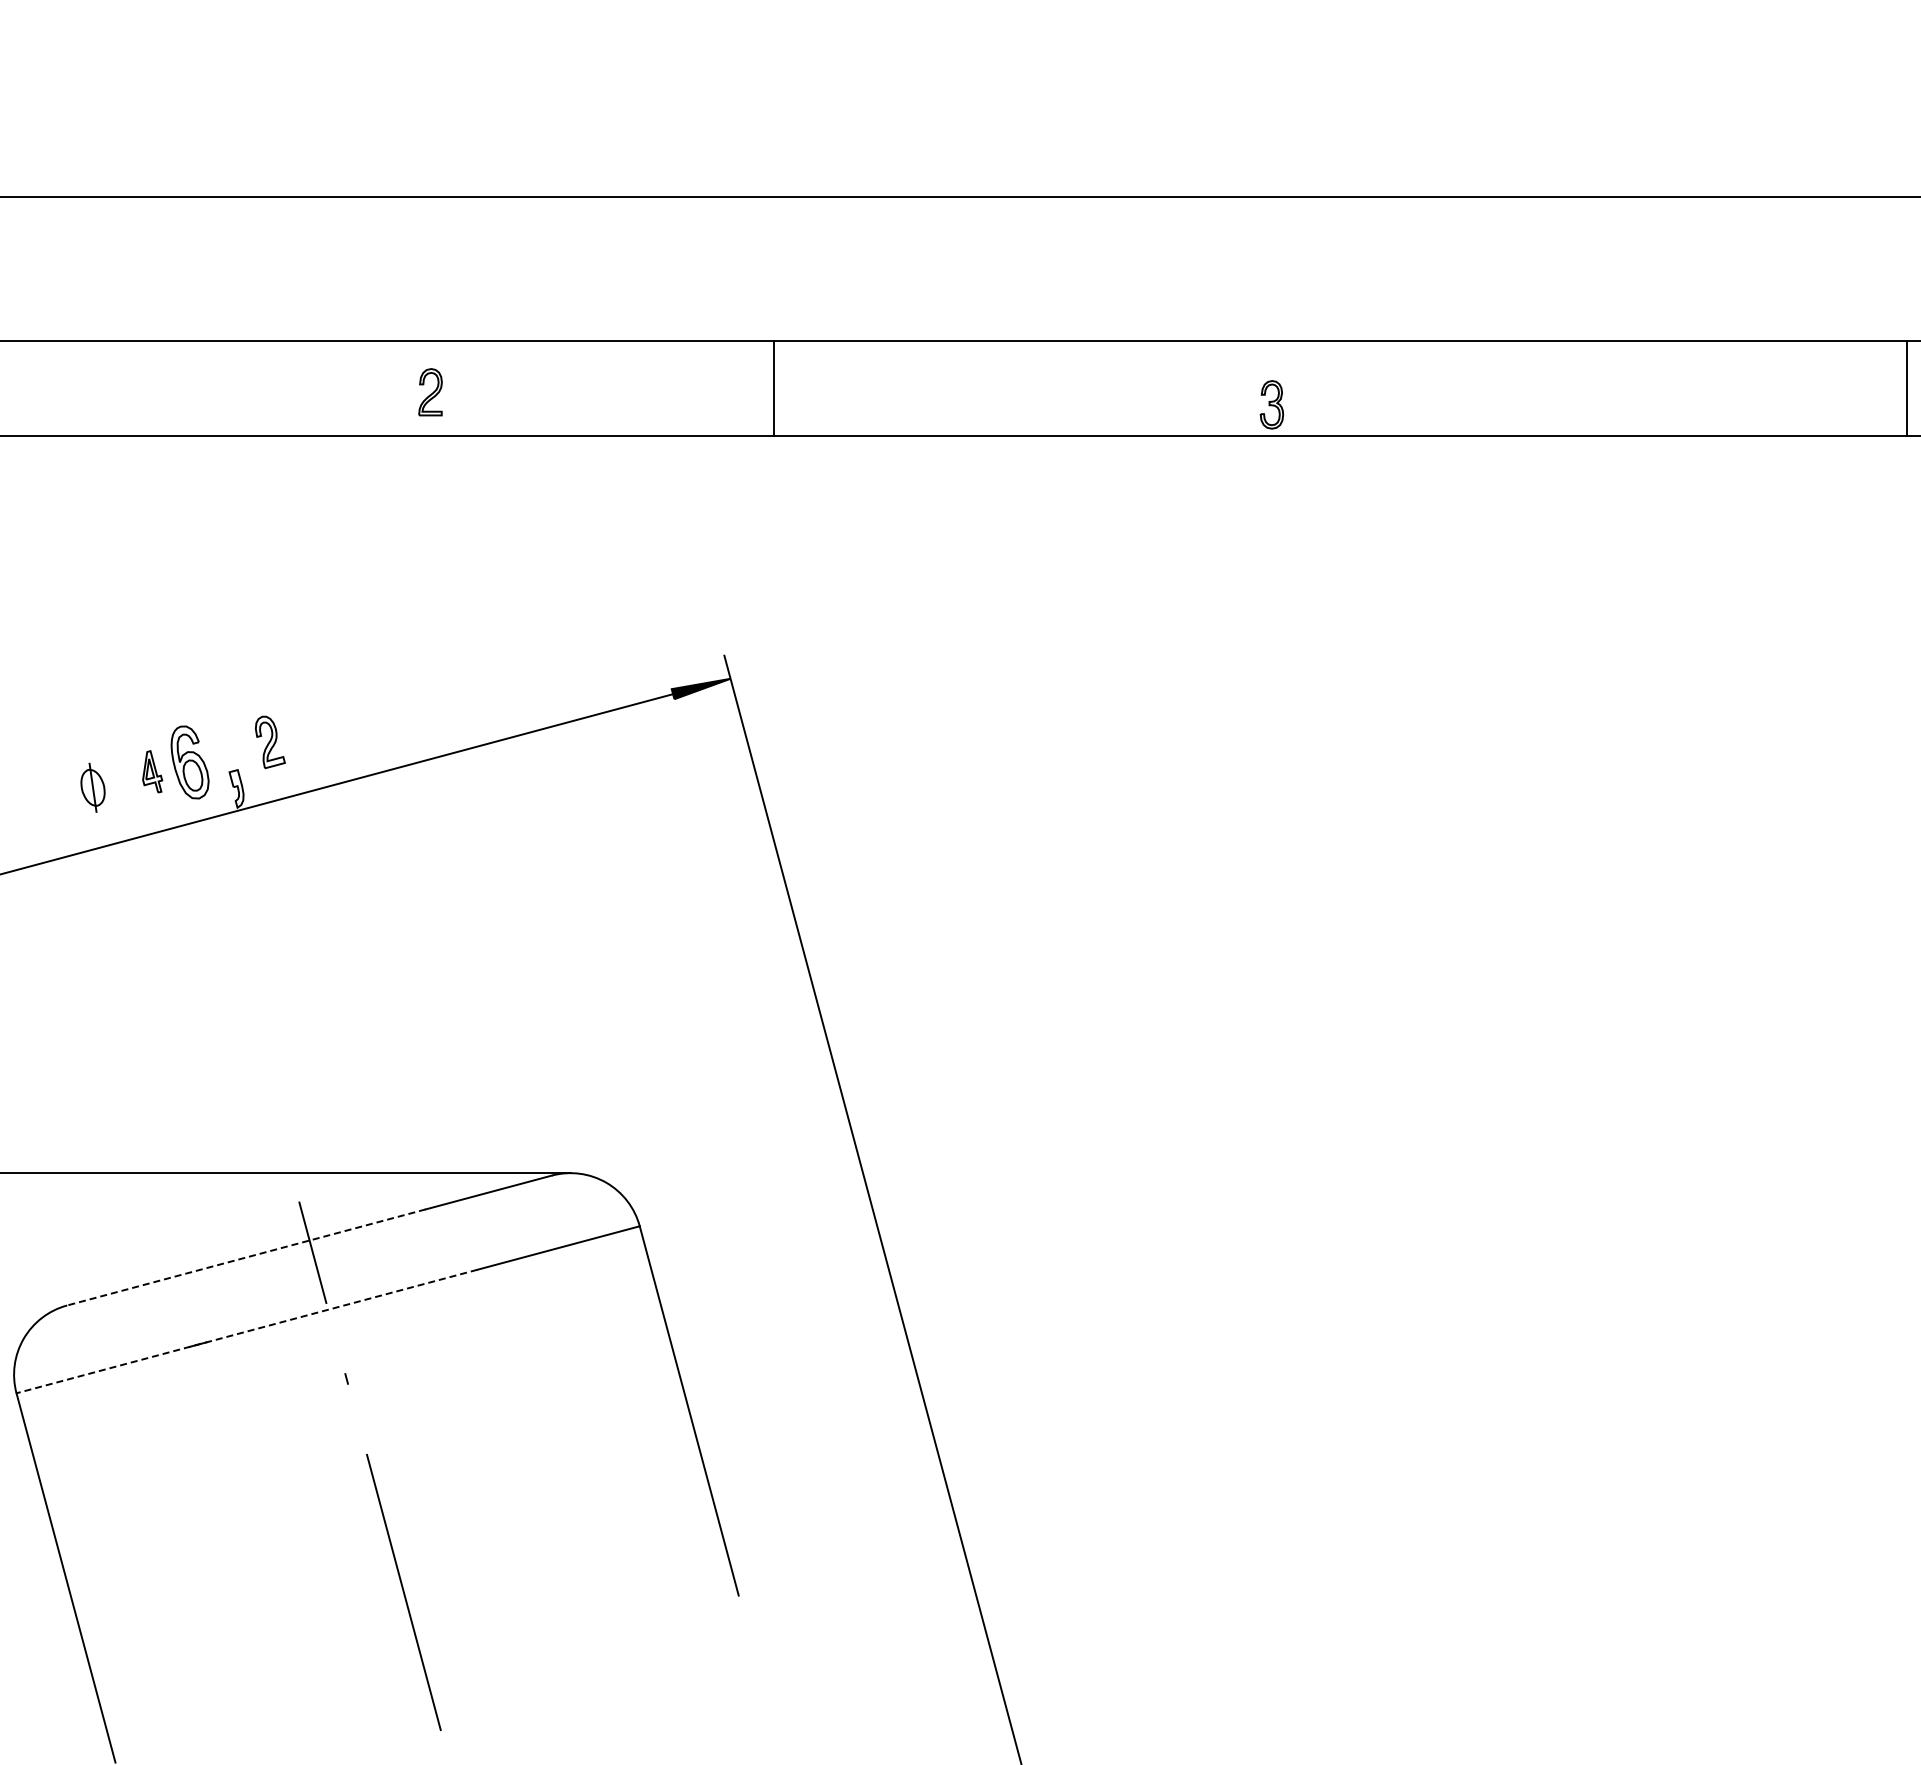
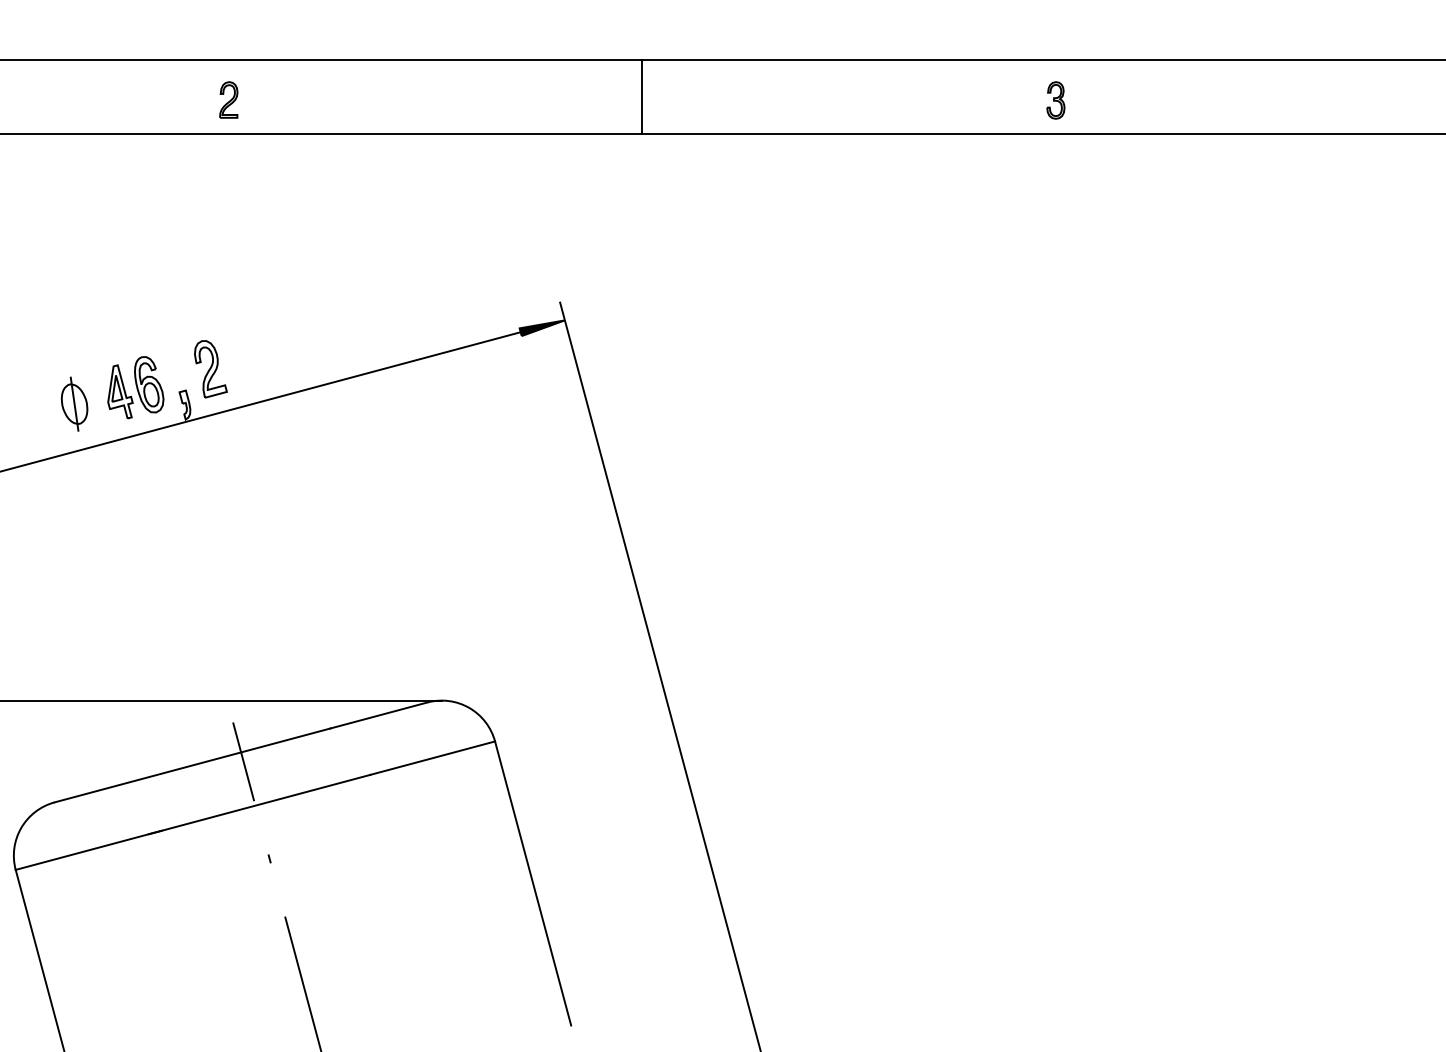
line: (774, 388) -> (642, 97), moved
part: (430, 392) -> (228, 100), moved
part: (1271, 404) -> (1055, 100), moved
part: (270, 742) -> (211, 369), size x1.43
part: (152, 771) -> (120, 391), size x1.67
part: (92, 787) -> (74, 403), size x1.43
line: (246, 1257) -> (192, 765), dashed -> solid
line: (247, 1331) -> (193, 822), dashed -> solid

